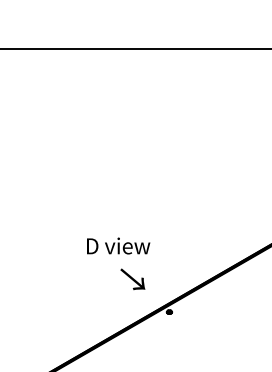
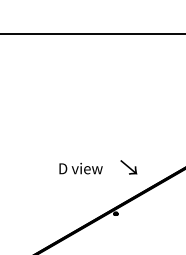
text: (132, 279) -> (128, 167), moved

